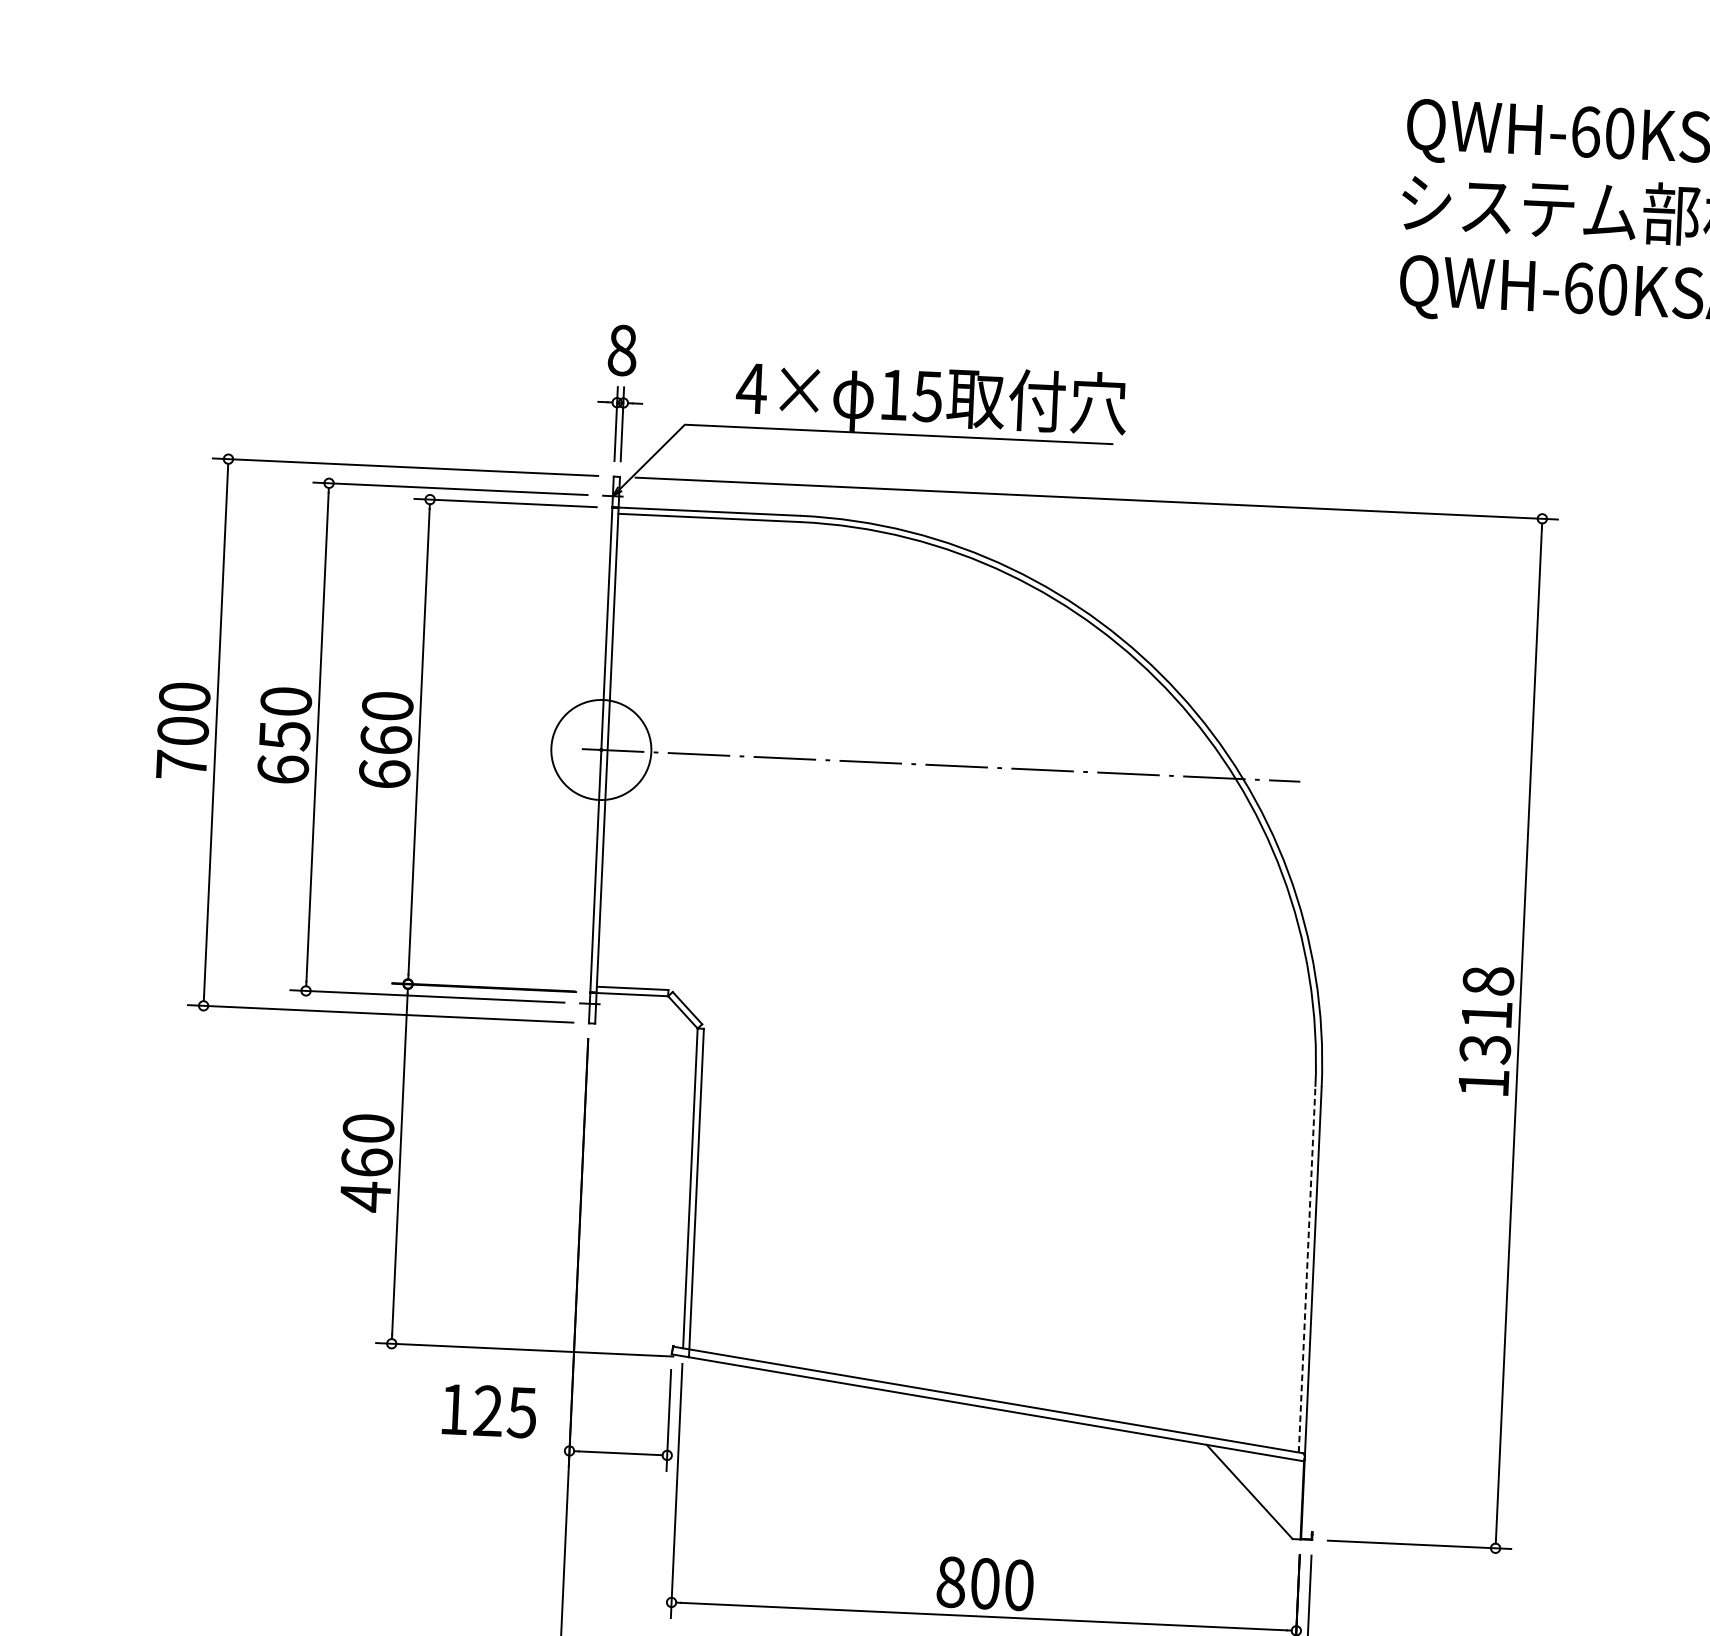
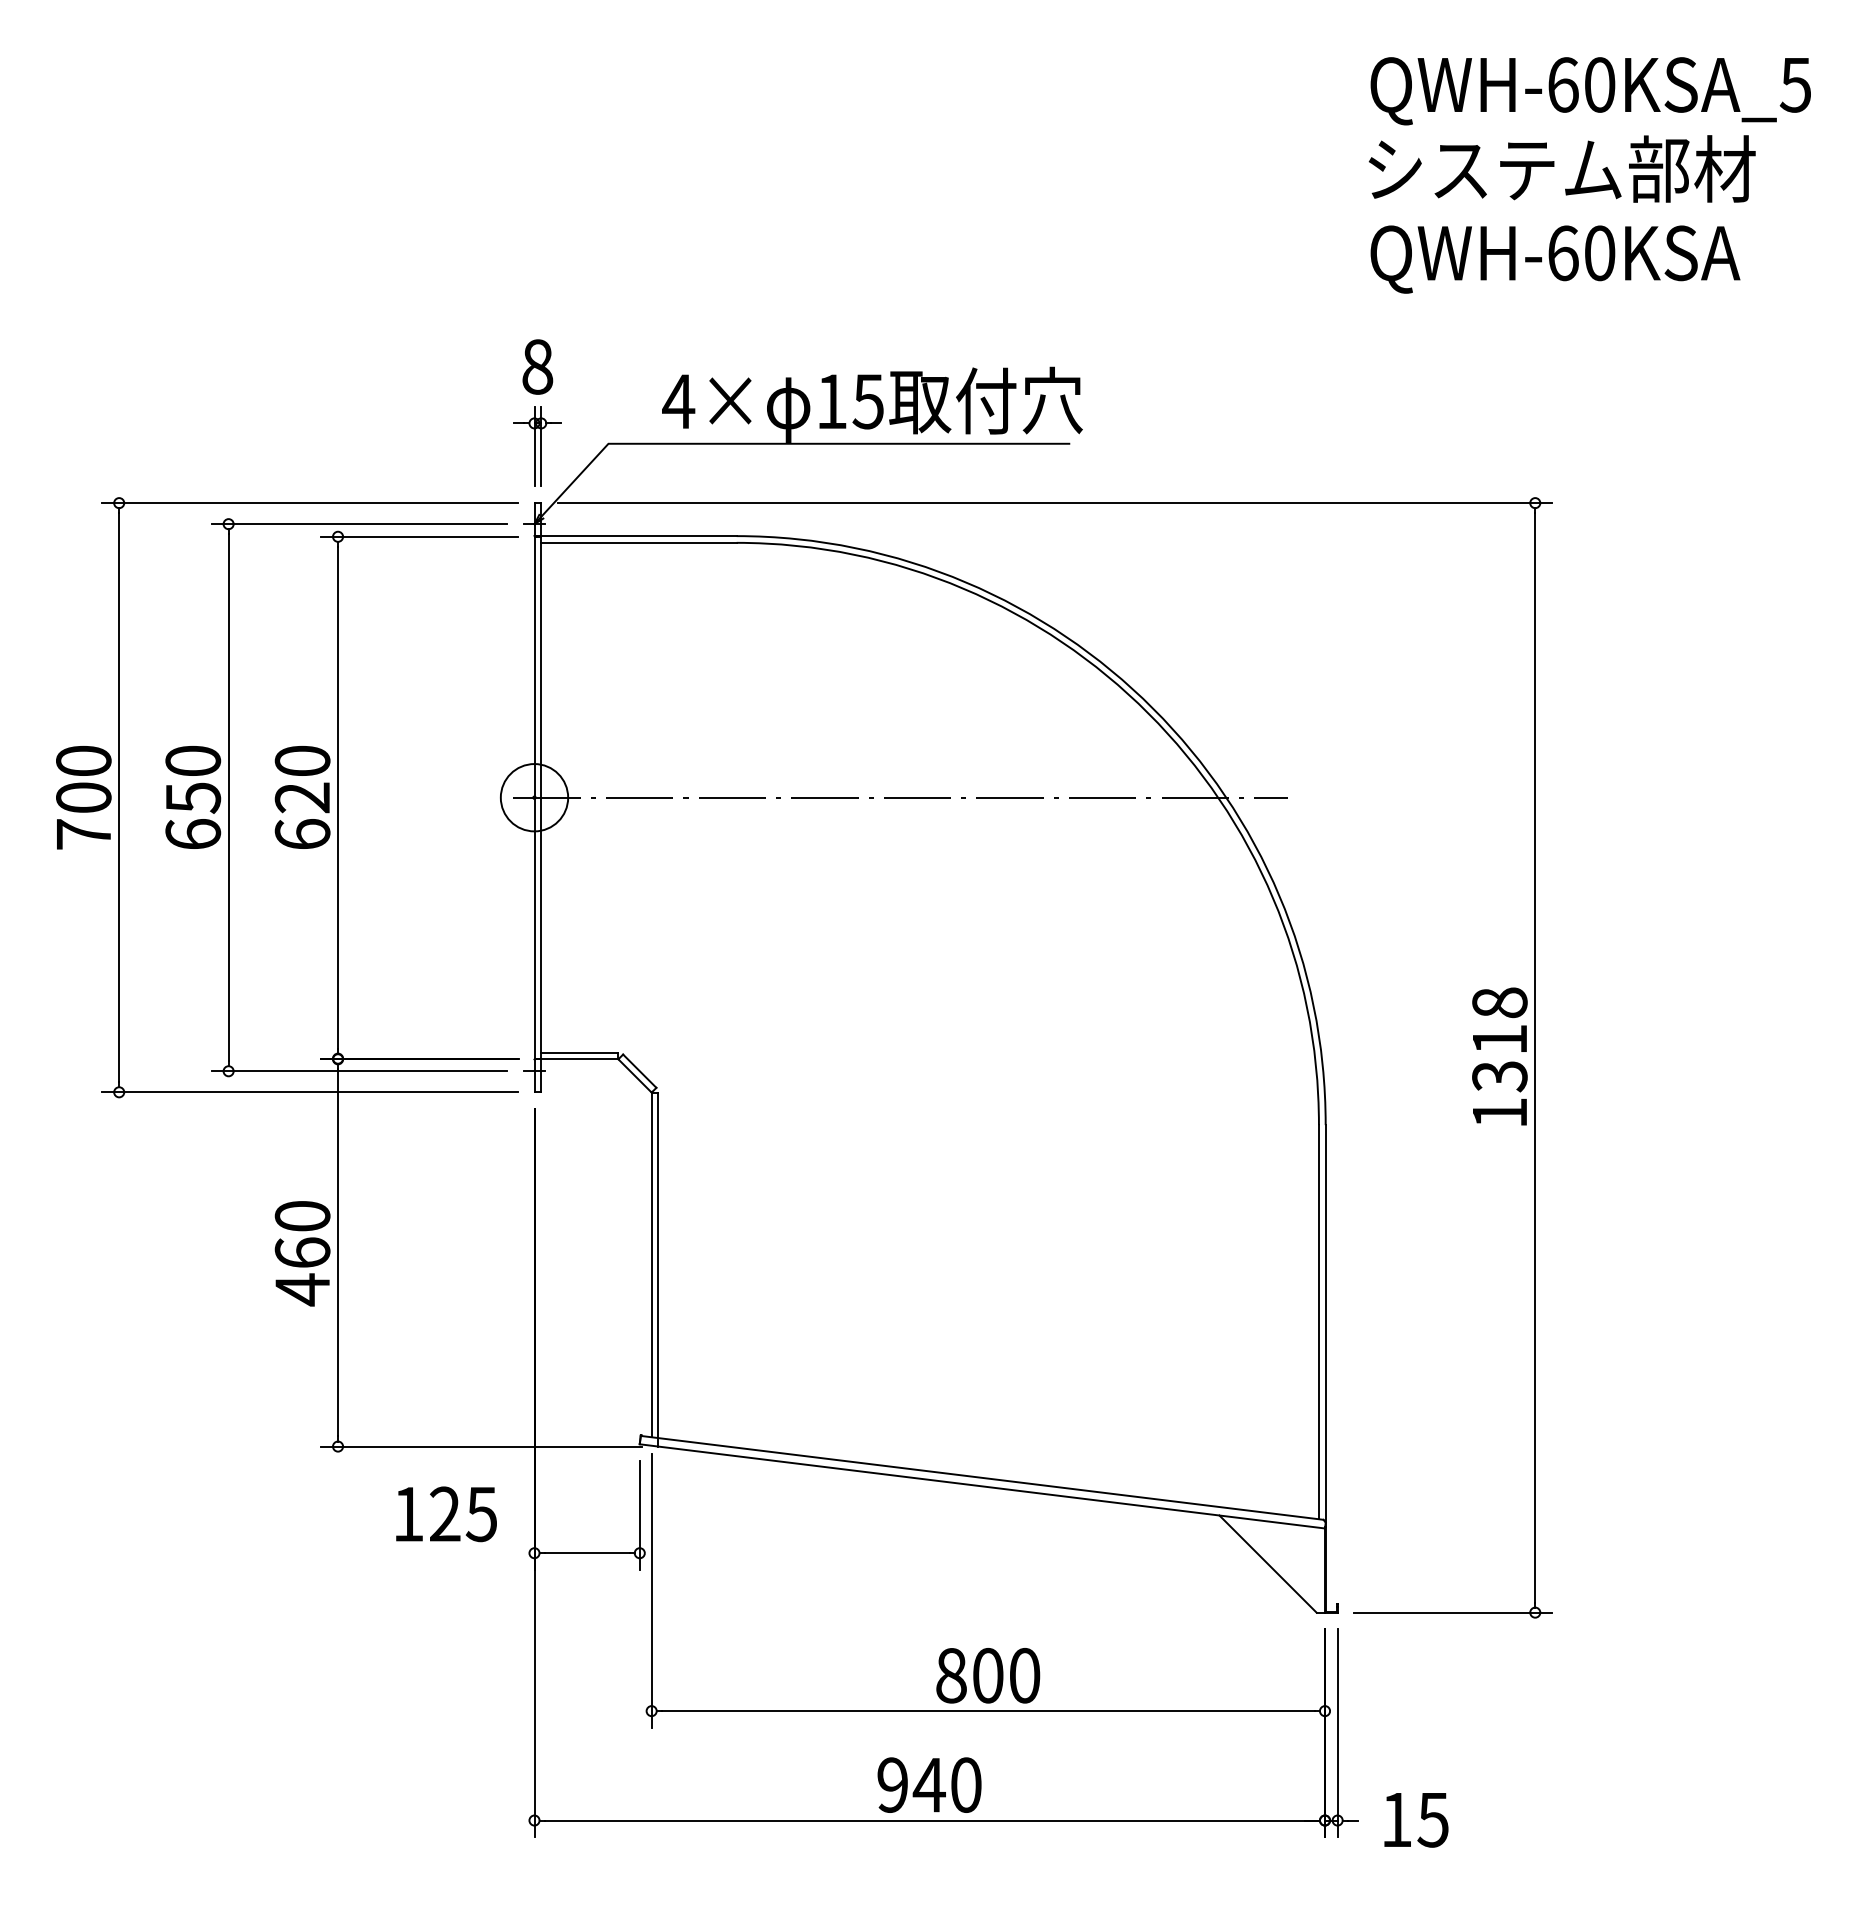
text: (386, 740) -> (302, 797), 660 -> 620
circle: (601, 749) -> (534, 797), size x0.62
line: (1306, 1269) -> (1318, 1321), dashed -> solid

